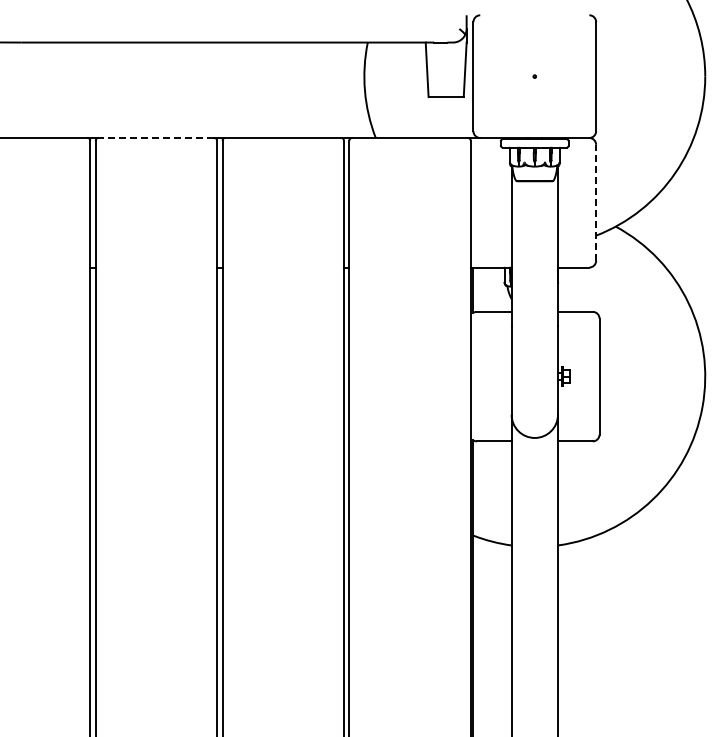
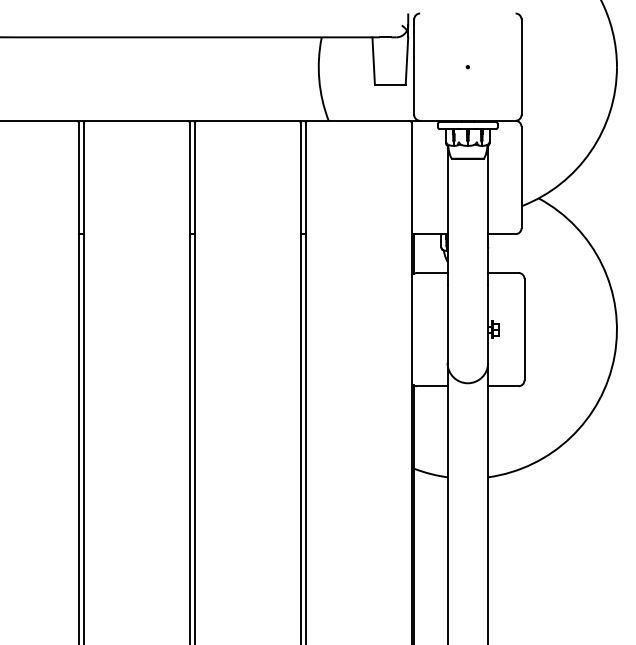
line: (156, 138) -> (136, 121), dashed -> solid
line: (596, 202) -> (521, 177), dashed -> solid

